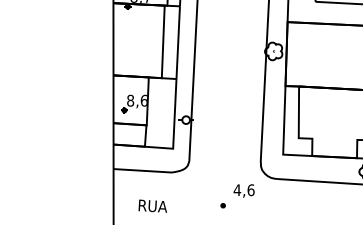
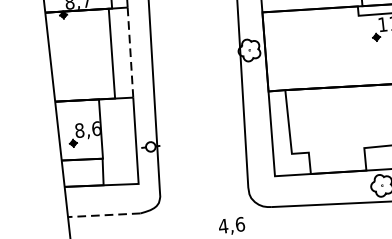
line: (178, 43) -> (130, 53), solid -> dashed
line: (142, 170) -> (103, 214), solid -> dashed

